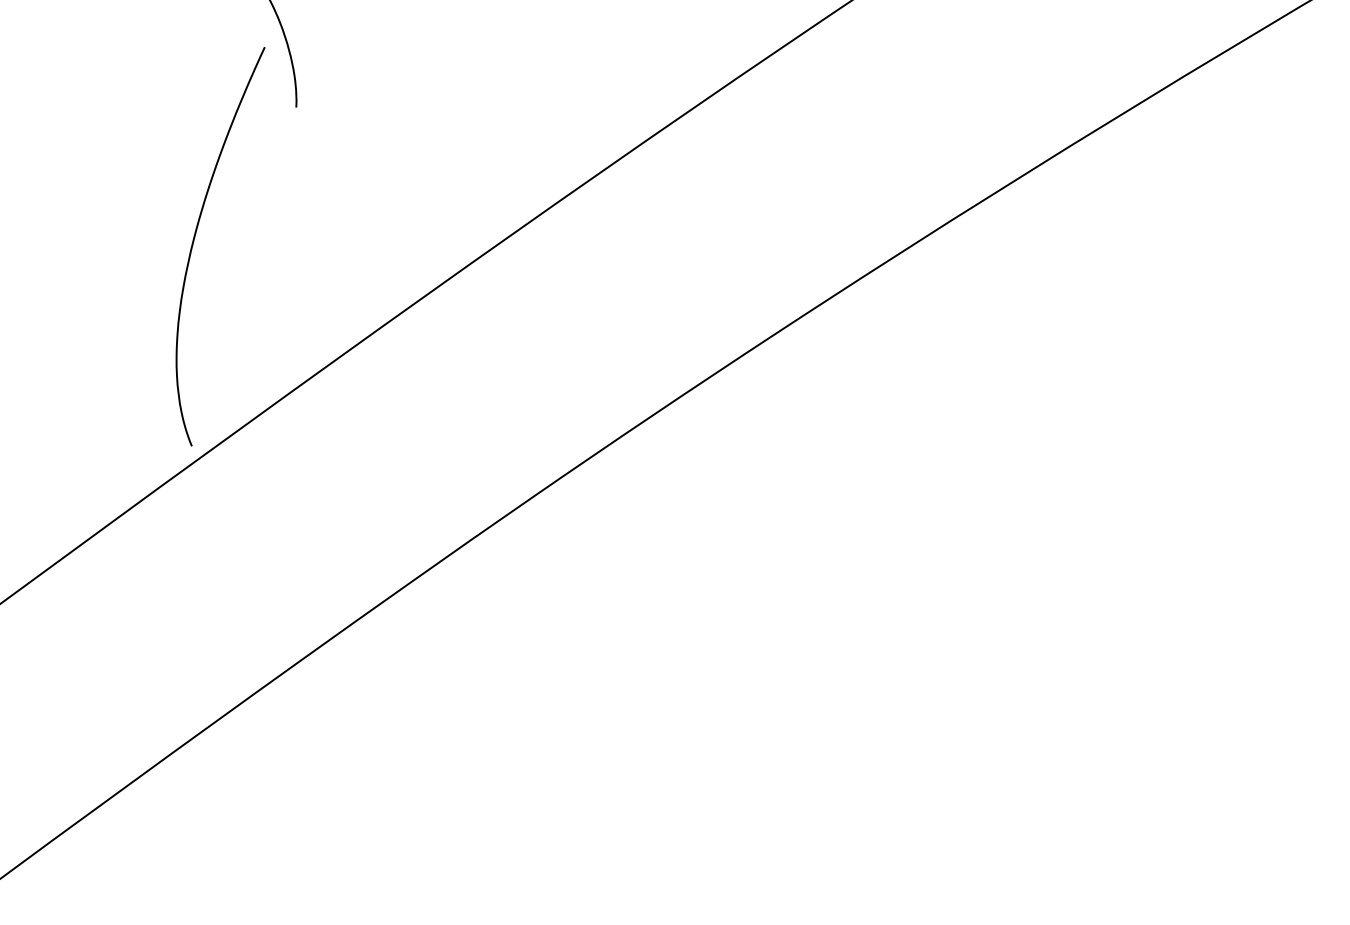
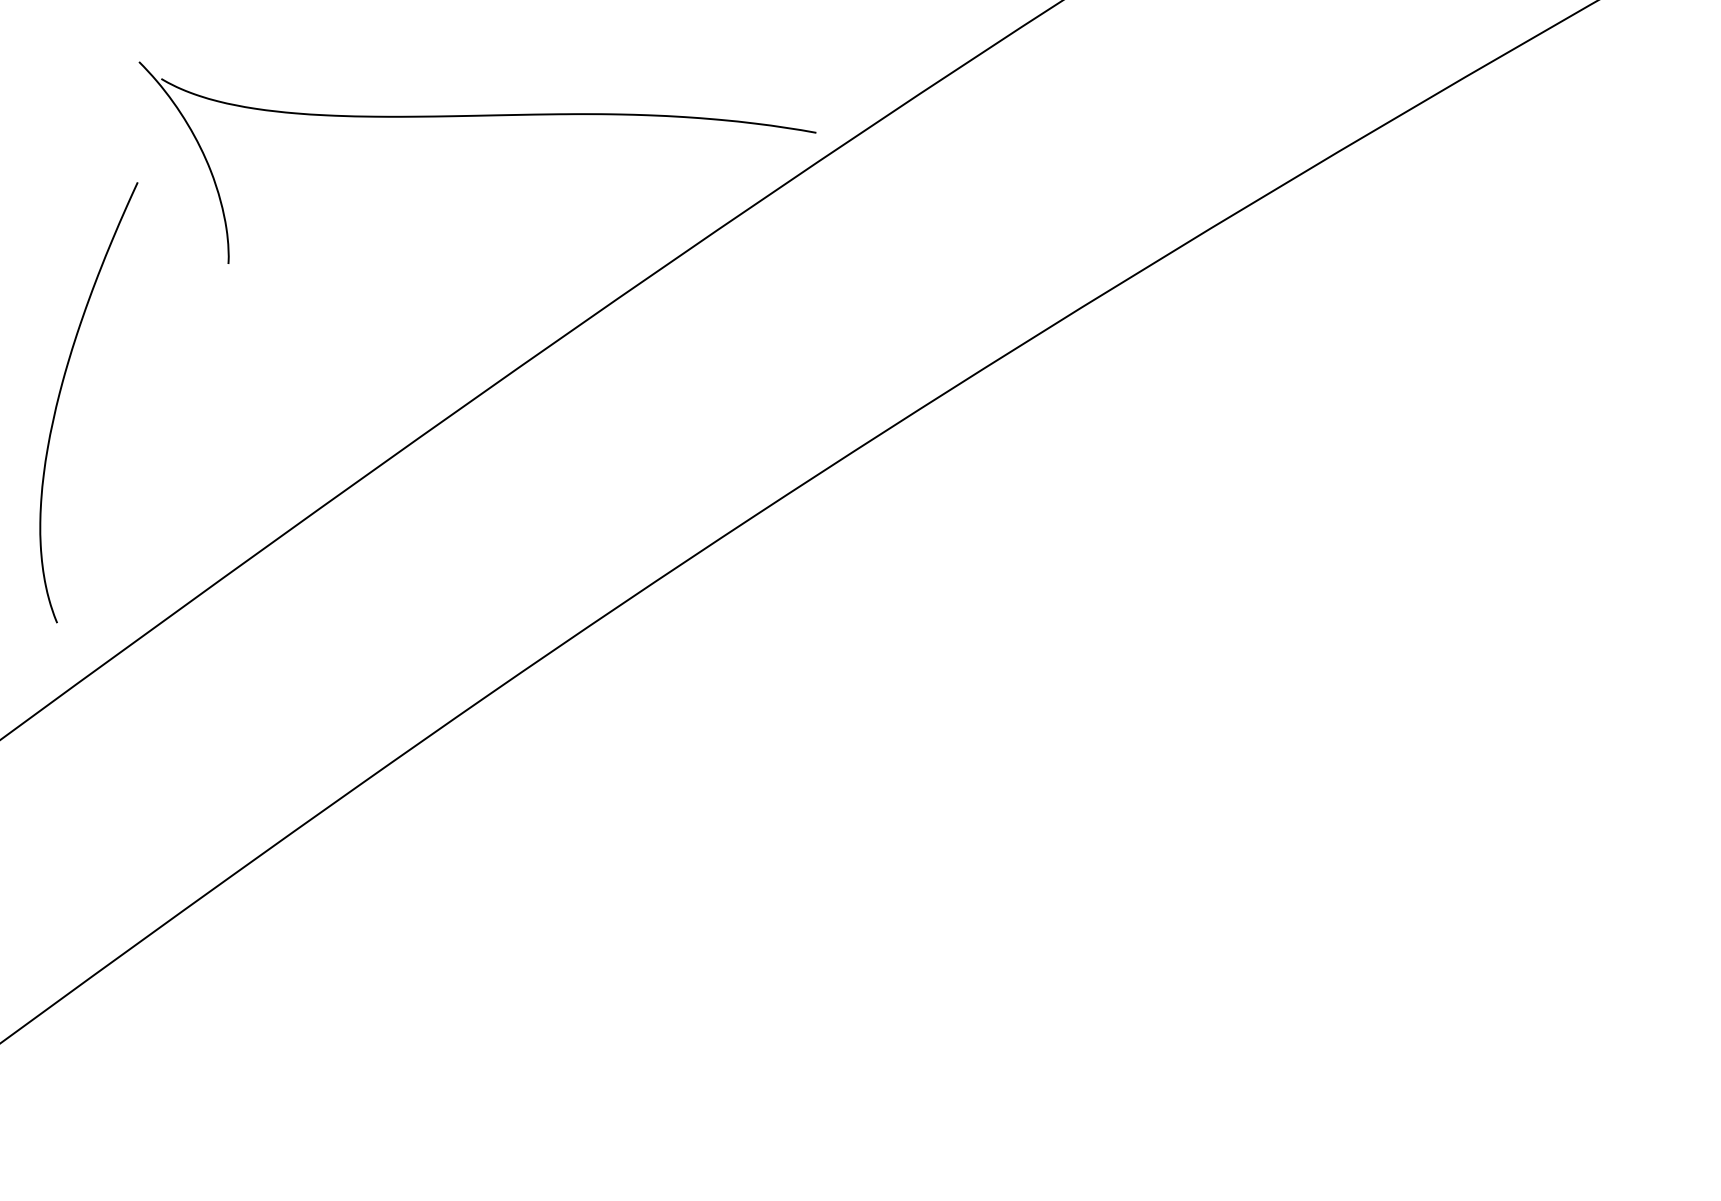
curve: (194, 240) -> (60, 395), moved

